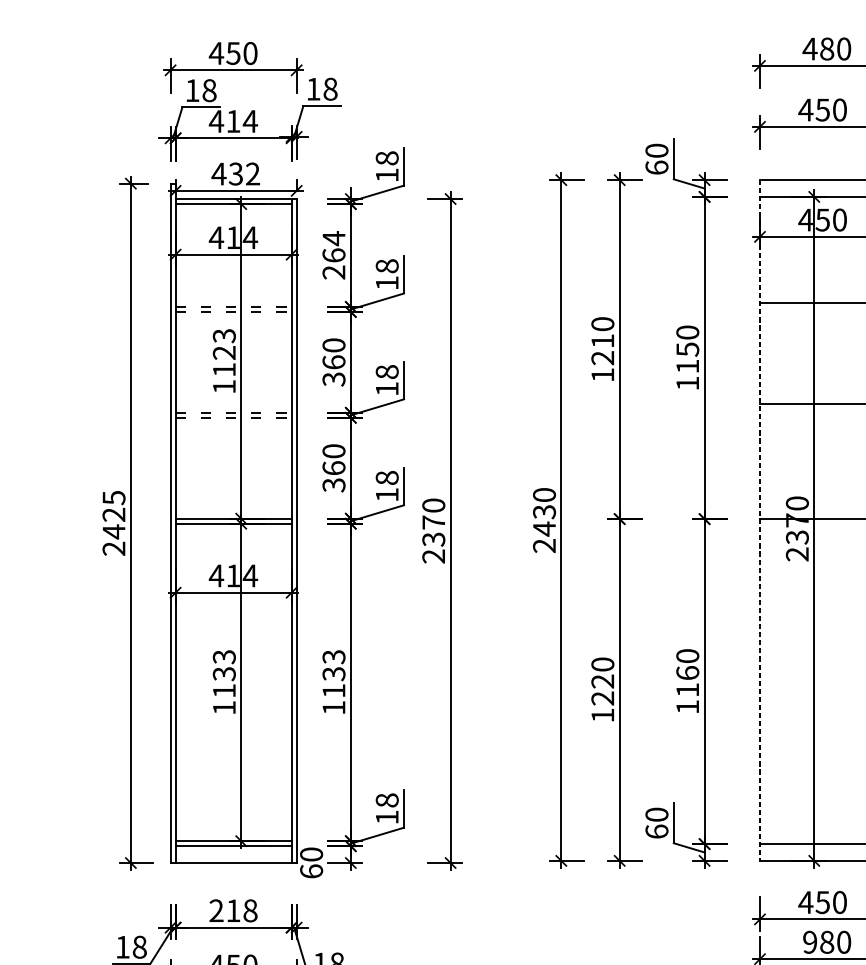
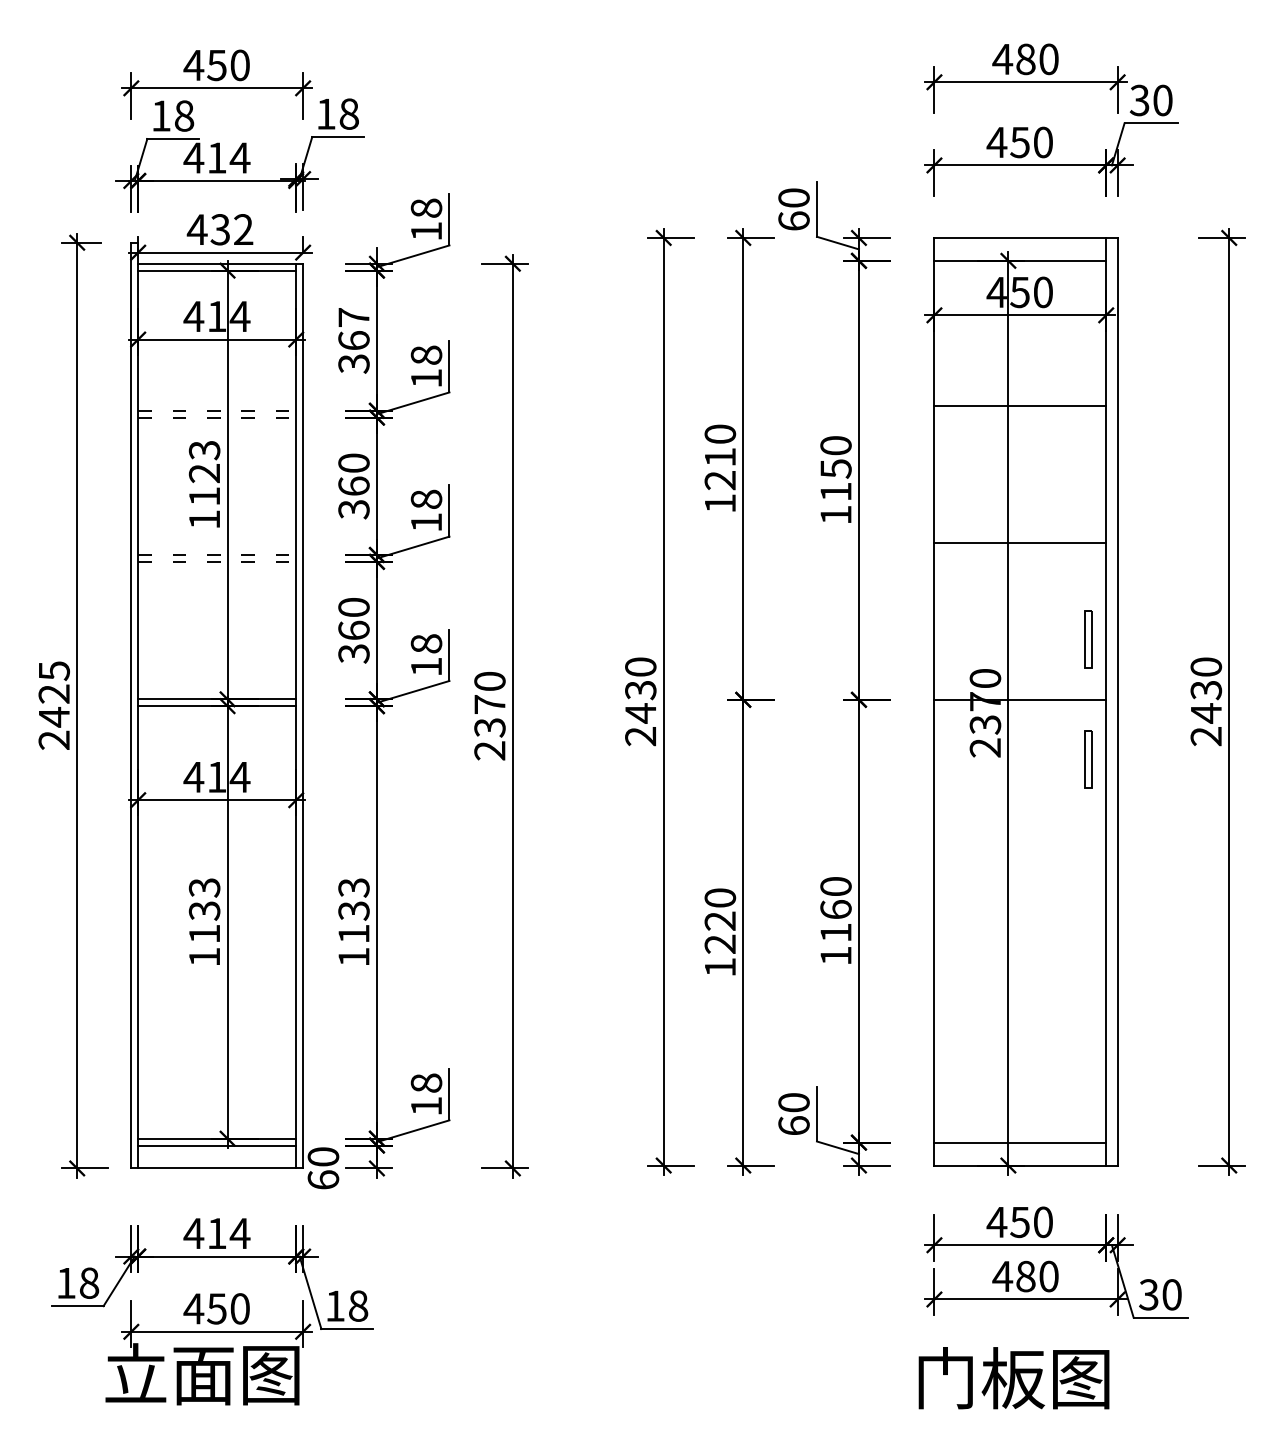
text: (333, 255) -> (353, 340), 264 -> 367
line: (760, 520) -> (934, 701), dashed -> solid
text: (233, 910) -> (216, 1233), 218 -> 414
text: (809, 942) -> (1002, 1276), 980 -> 480

